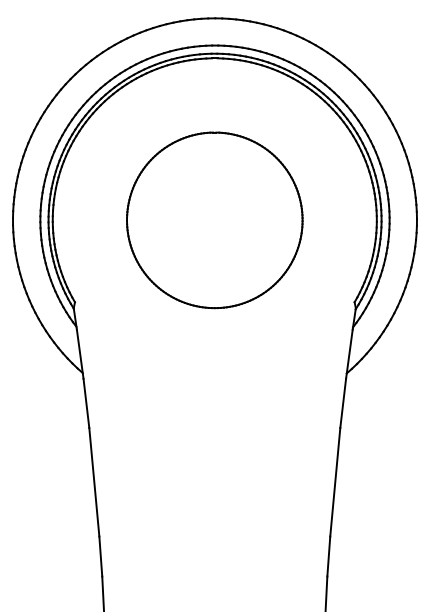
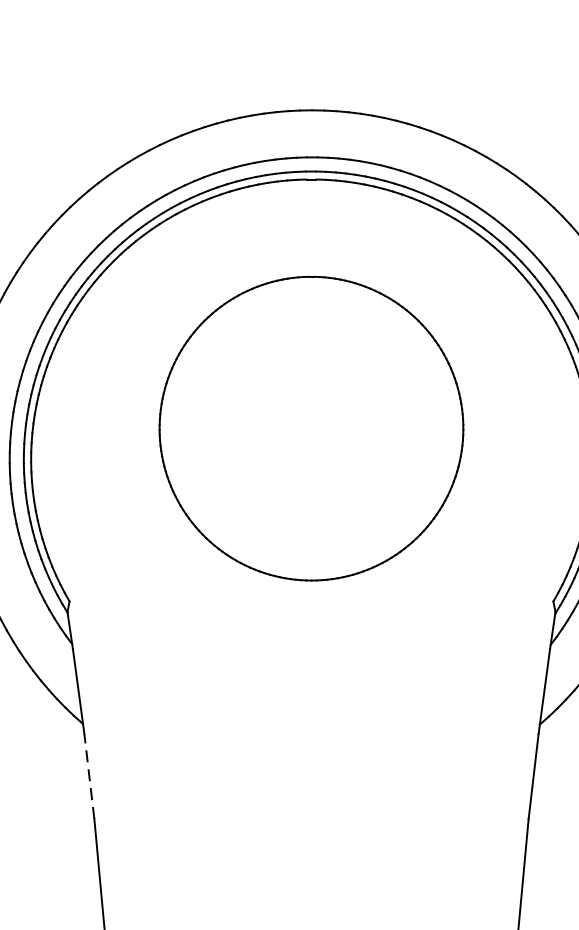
part: (214, 220) -> (310, 428), moved
line: (86, 403) -> (89, 776), solid -> dashed

